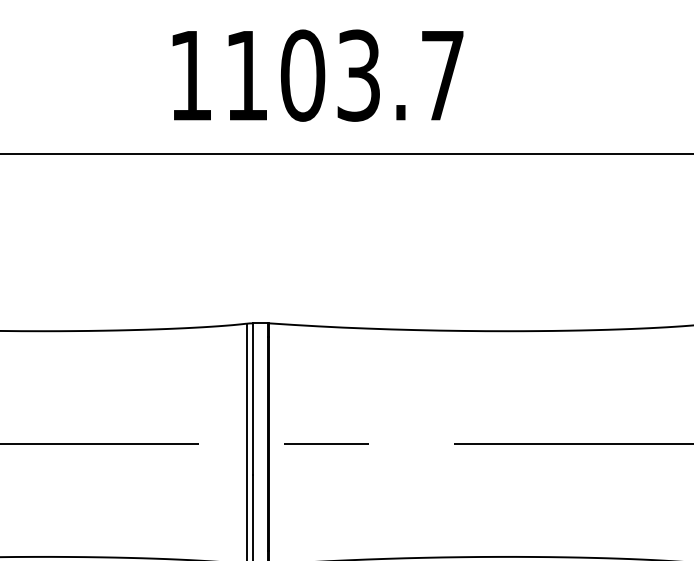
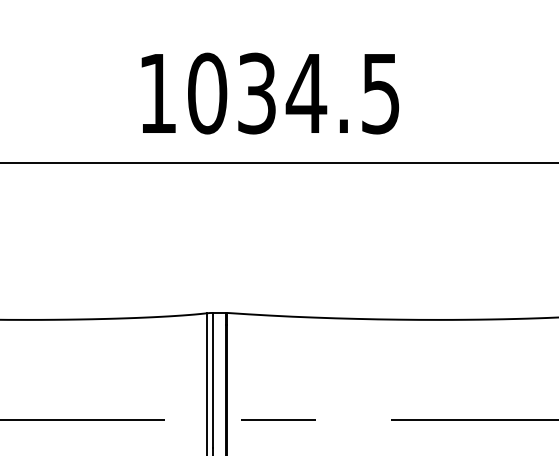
text: (344, 75) -> (293, 93), 1103.7 -> 1034.5

